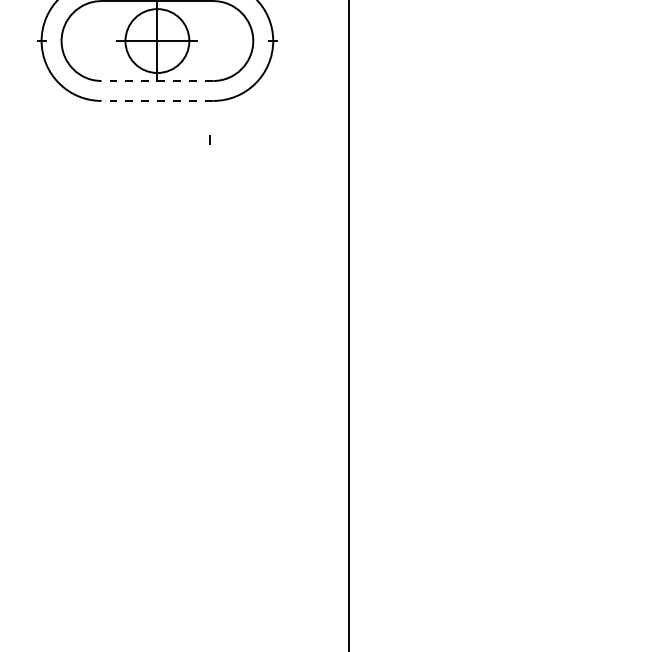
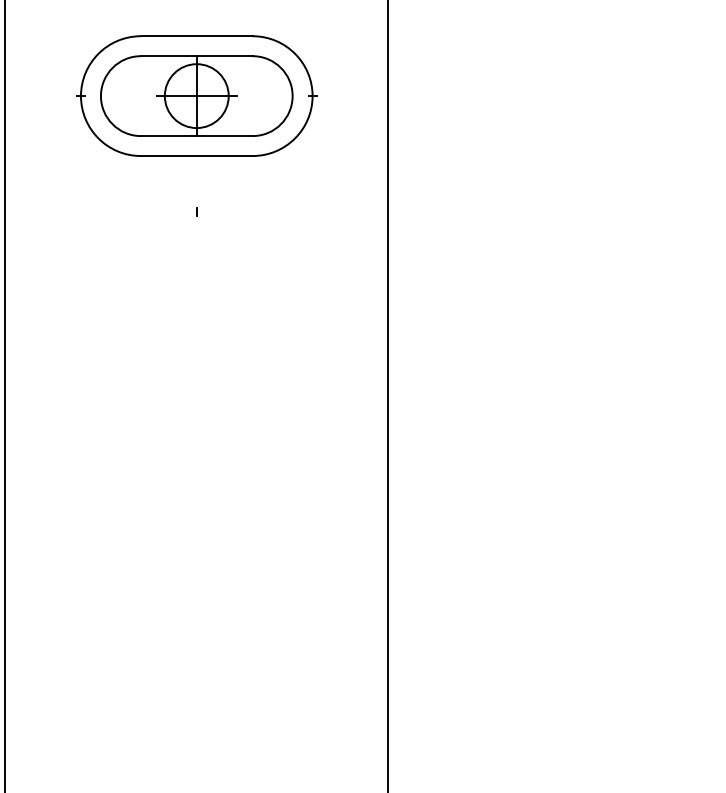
line: (157, 81) -> (196, 136), dashed -> solid
line: (157, 101) -> (196, 156), dashed -> solid
line: (210, 139) -> (196, 211), moved

